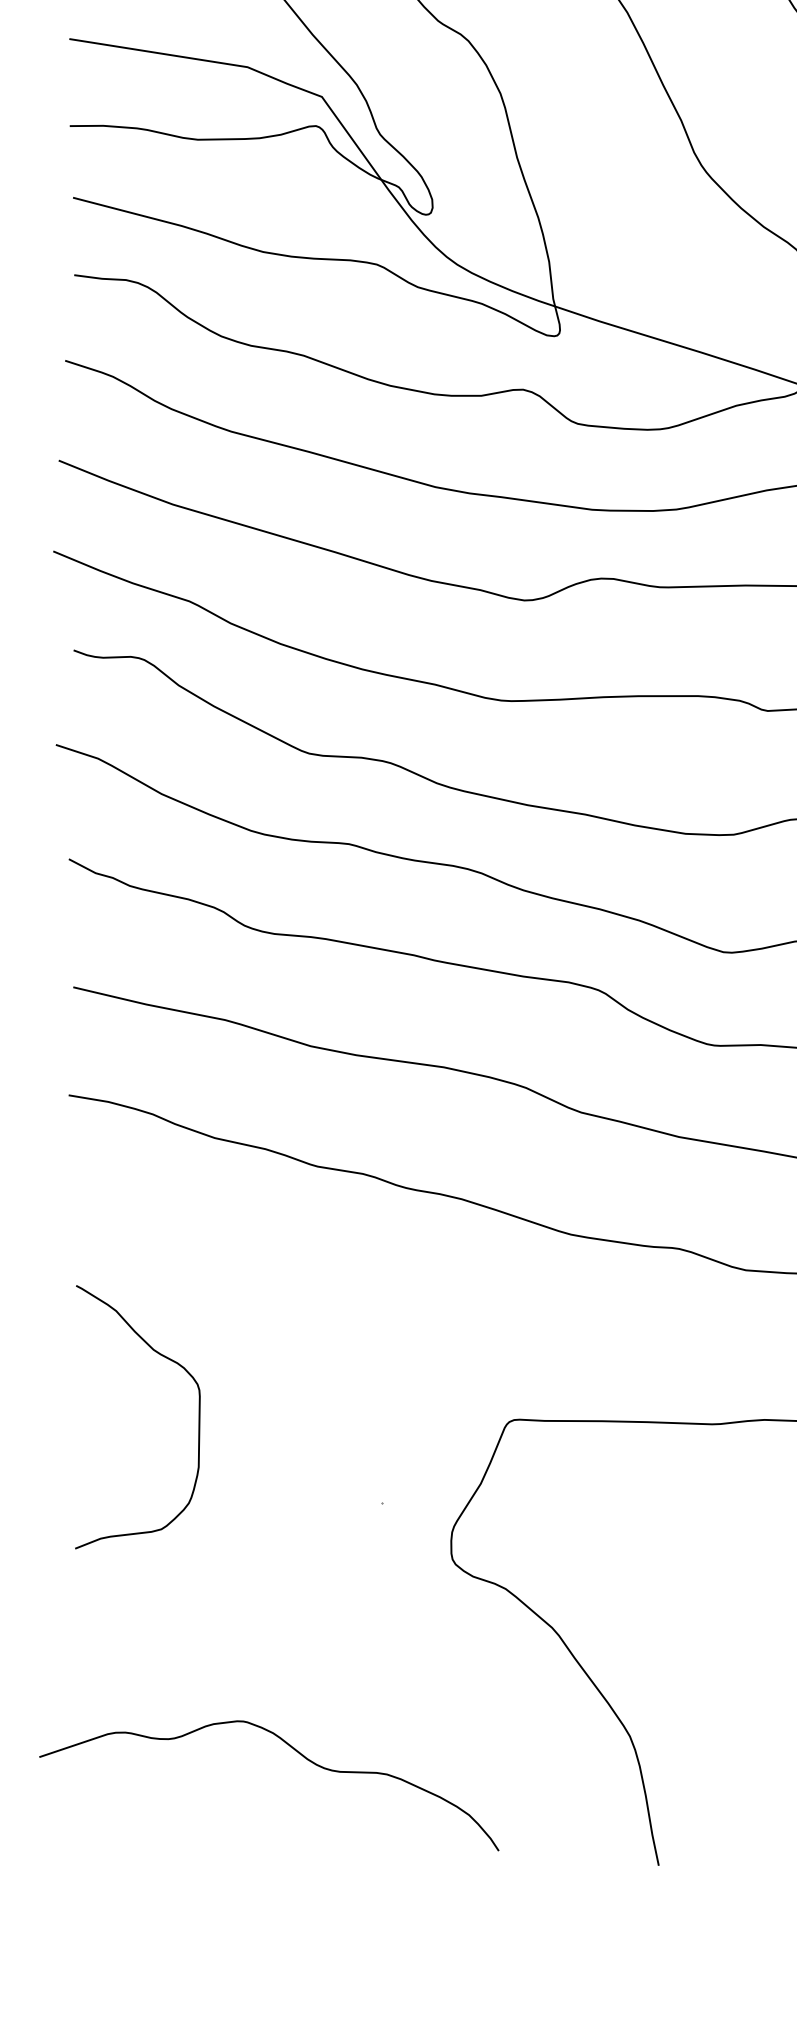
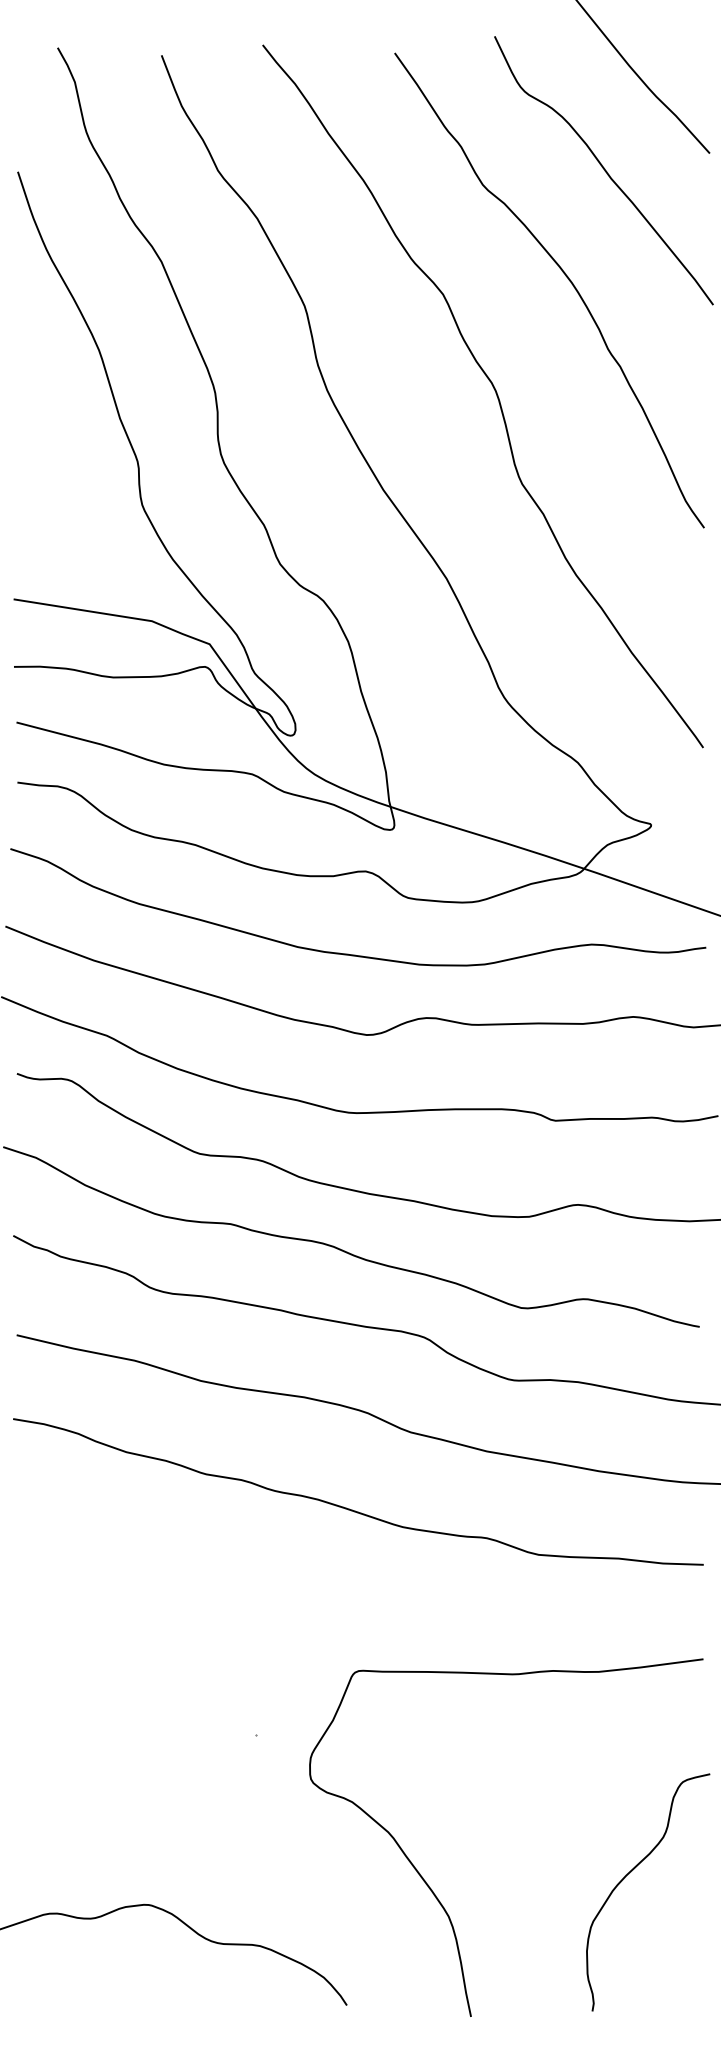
curve: (198, 1416) -> (113, 1668), removed

